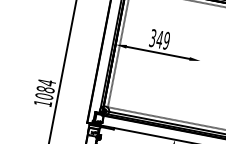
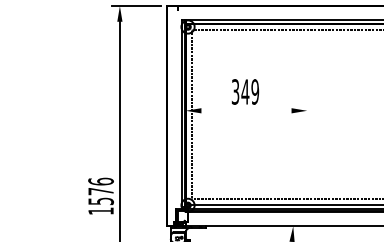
line: (158, 52) -> (246, 110), removed
text: (45, 89) -> (100, 191), 1084 -> 1576

